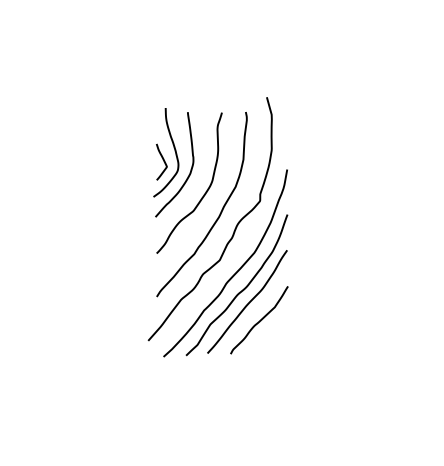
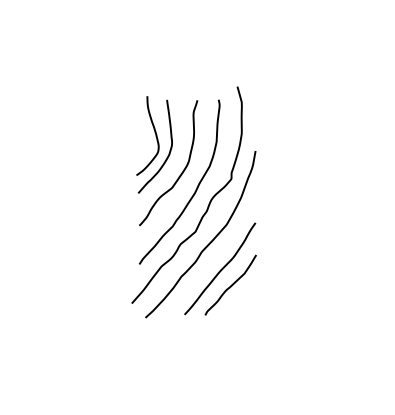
curve: (163, 161) -> (145, 143), removed
curve: (239, 291) -> (213, 259), removed

